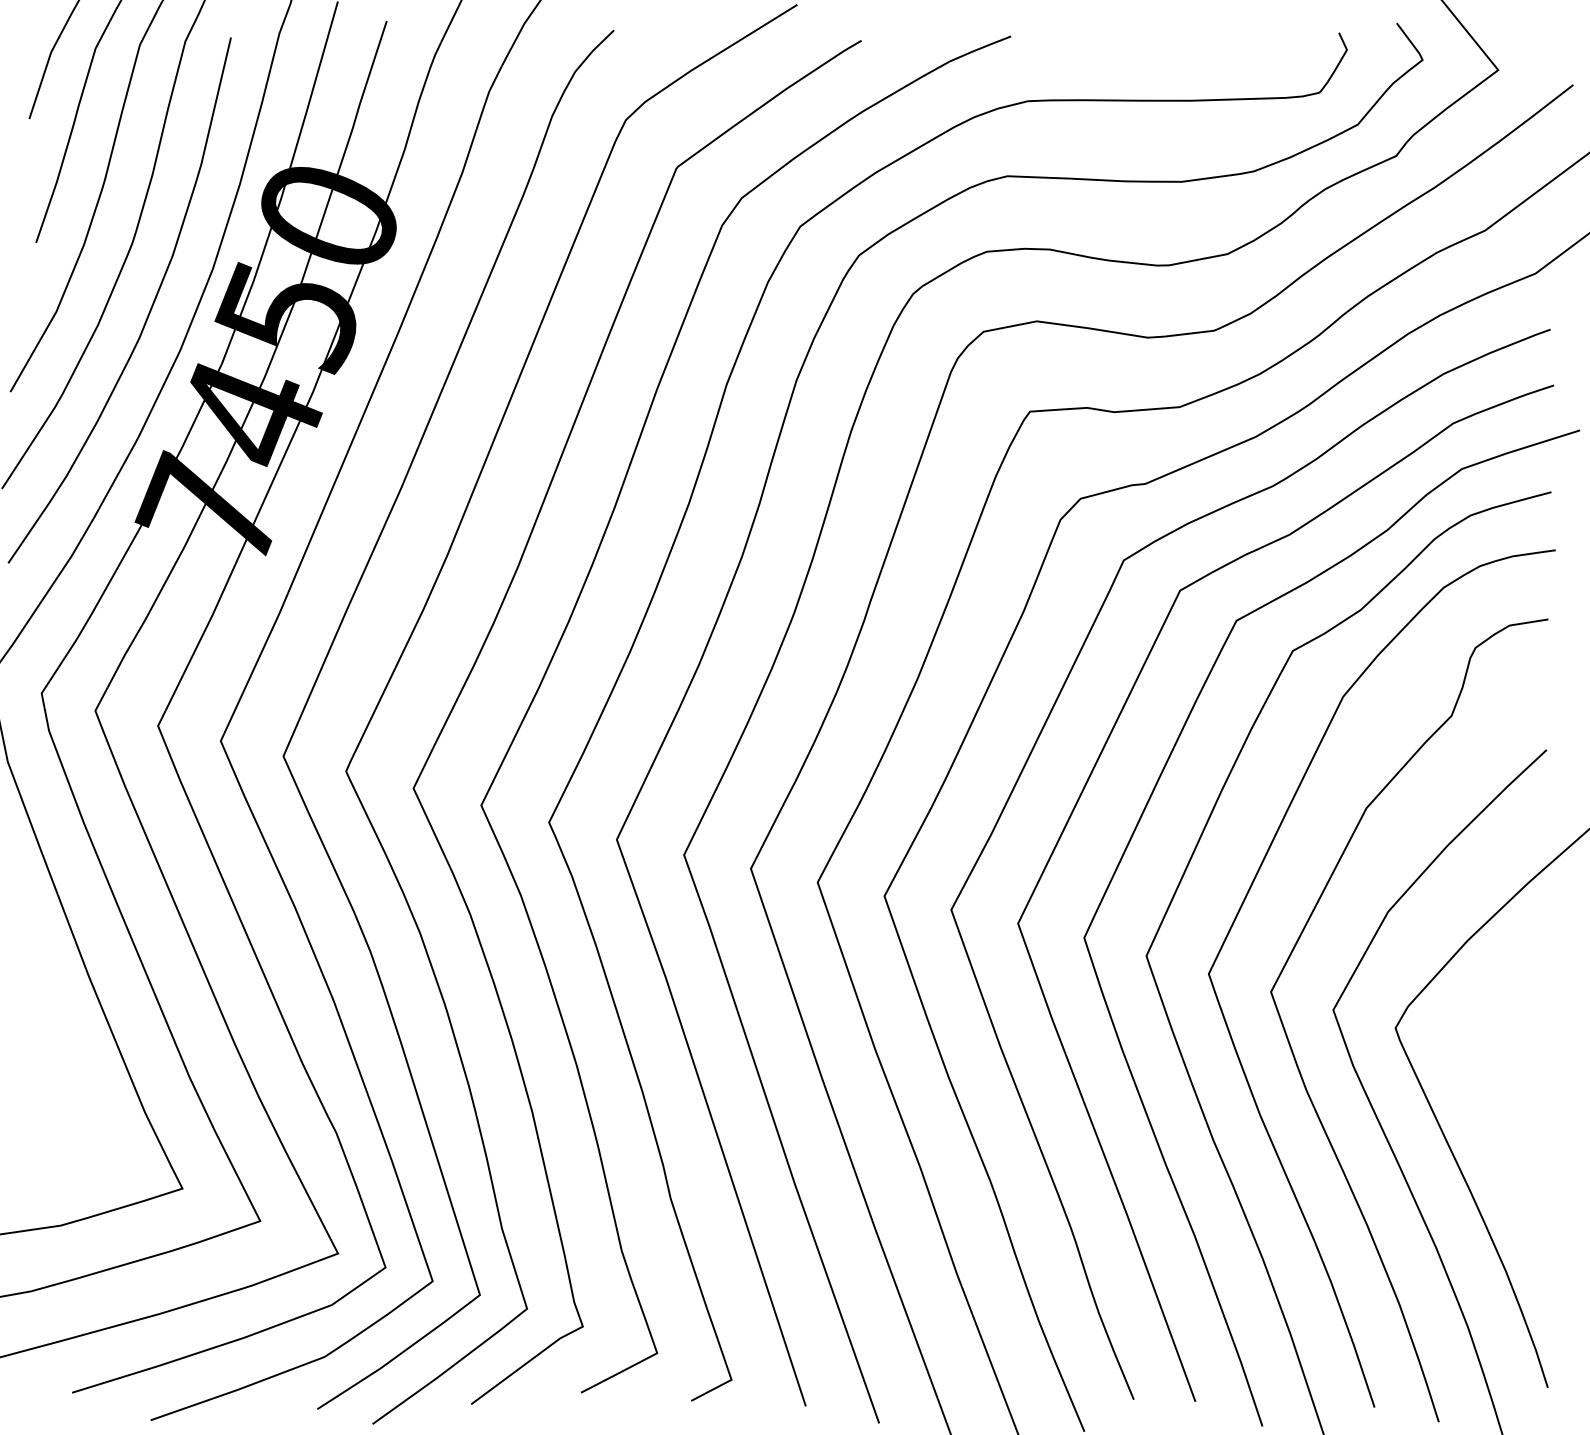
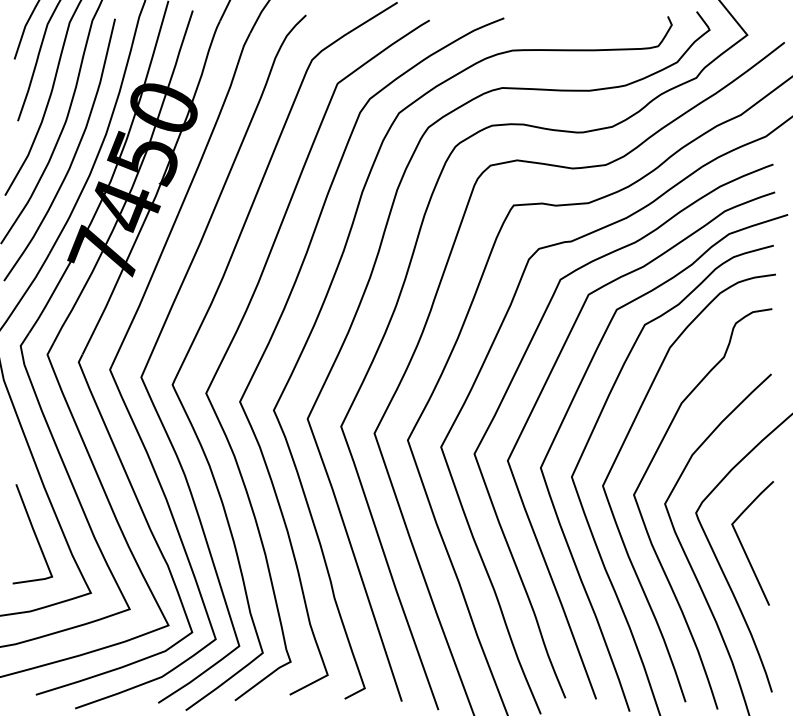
line: (69, 1071) -> (34, 534), added
line: (1492, 1099) -> (744, 548), added

